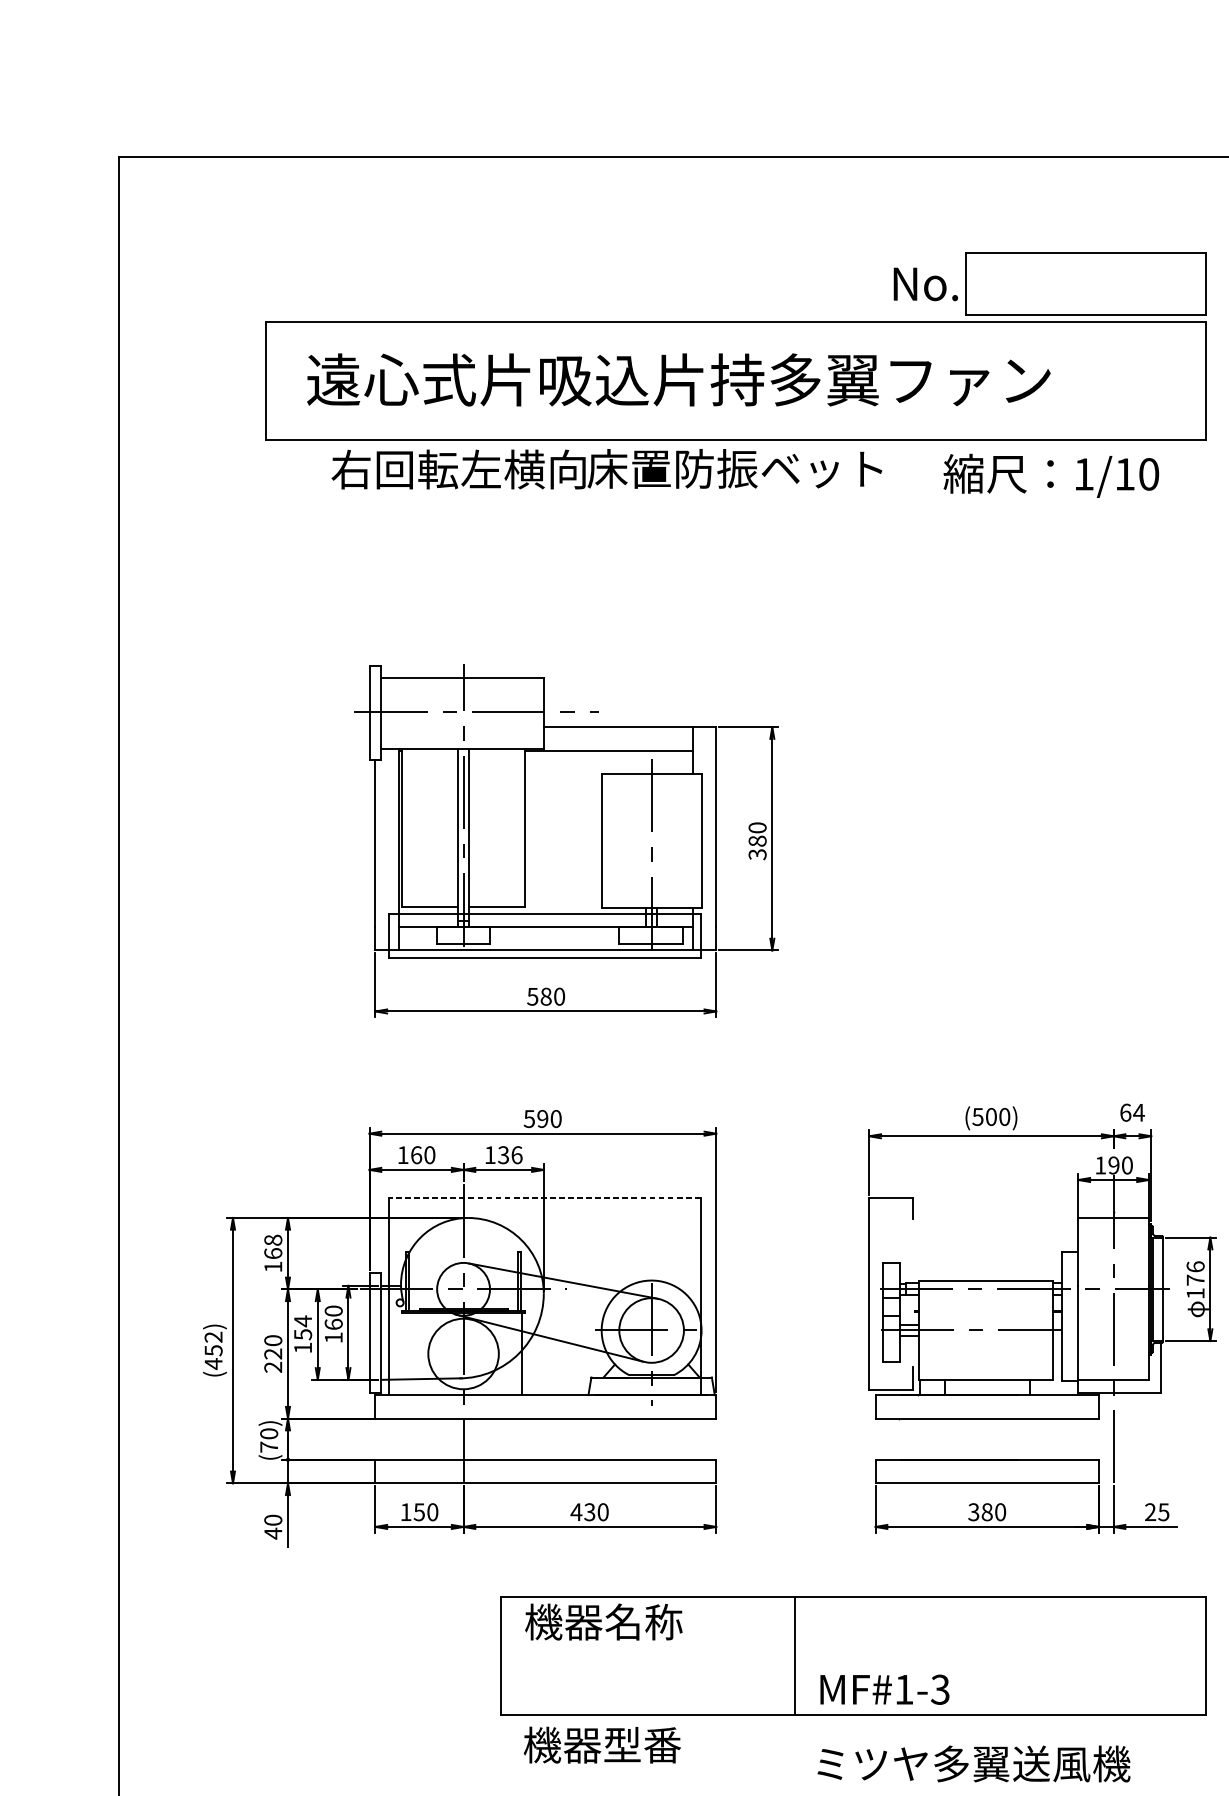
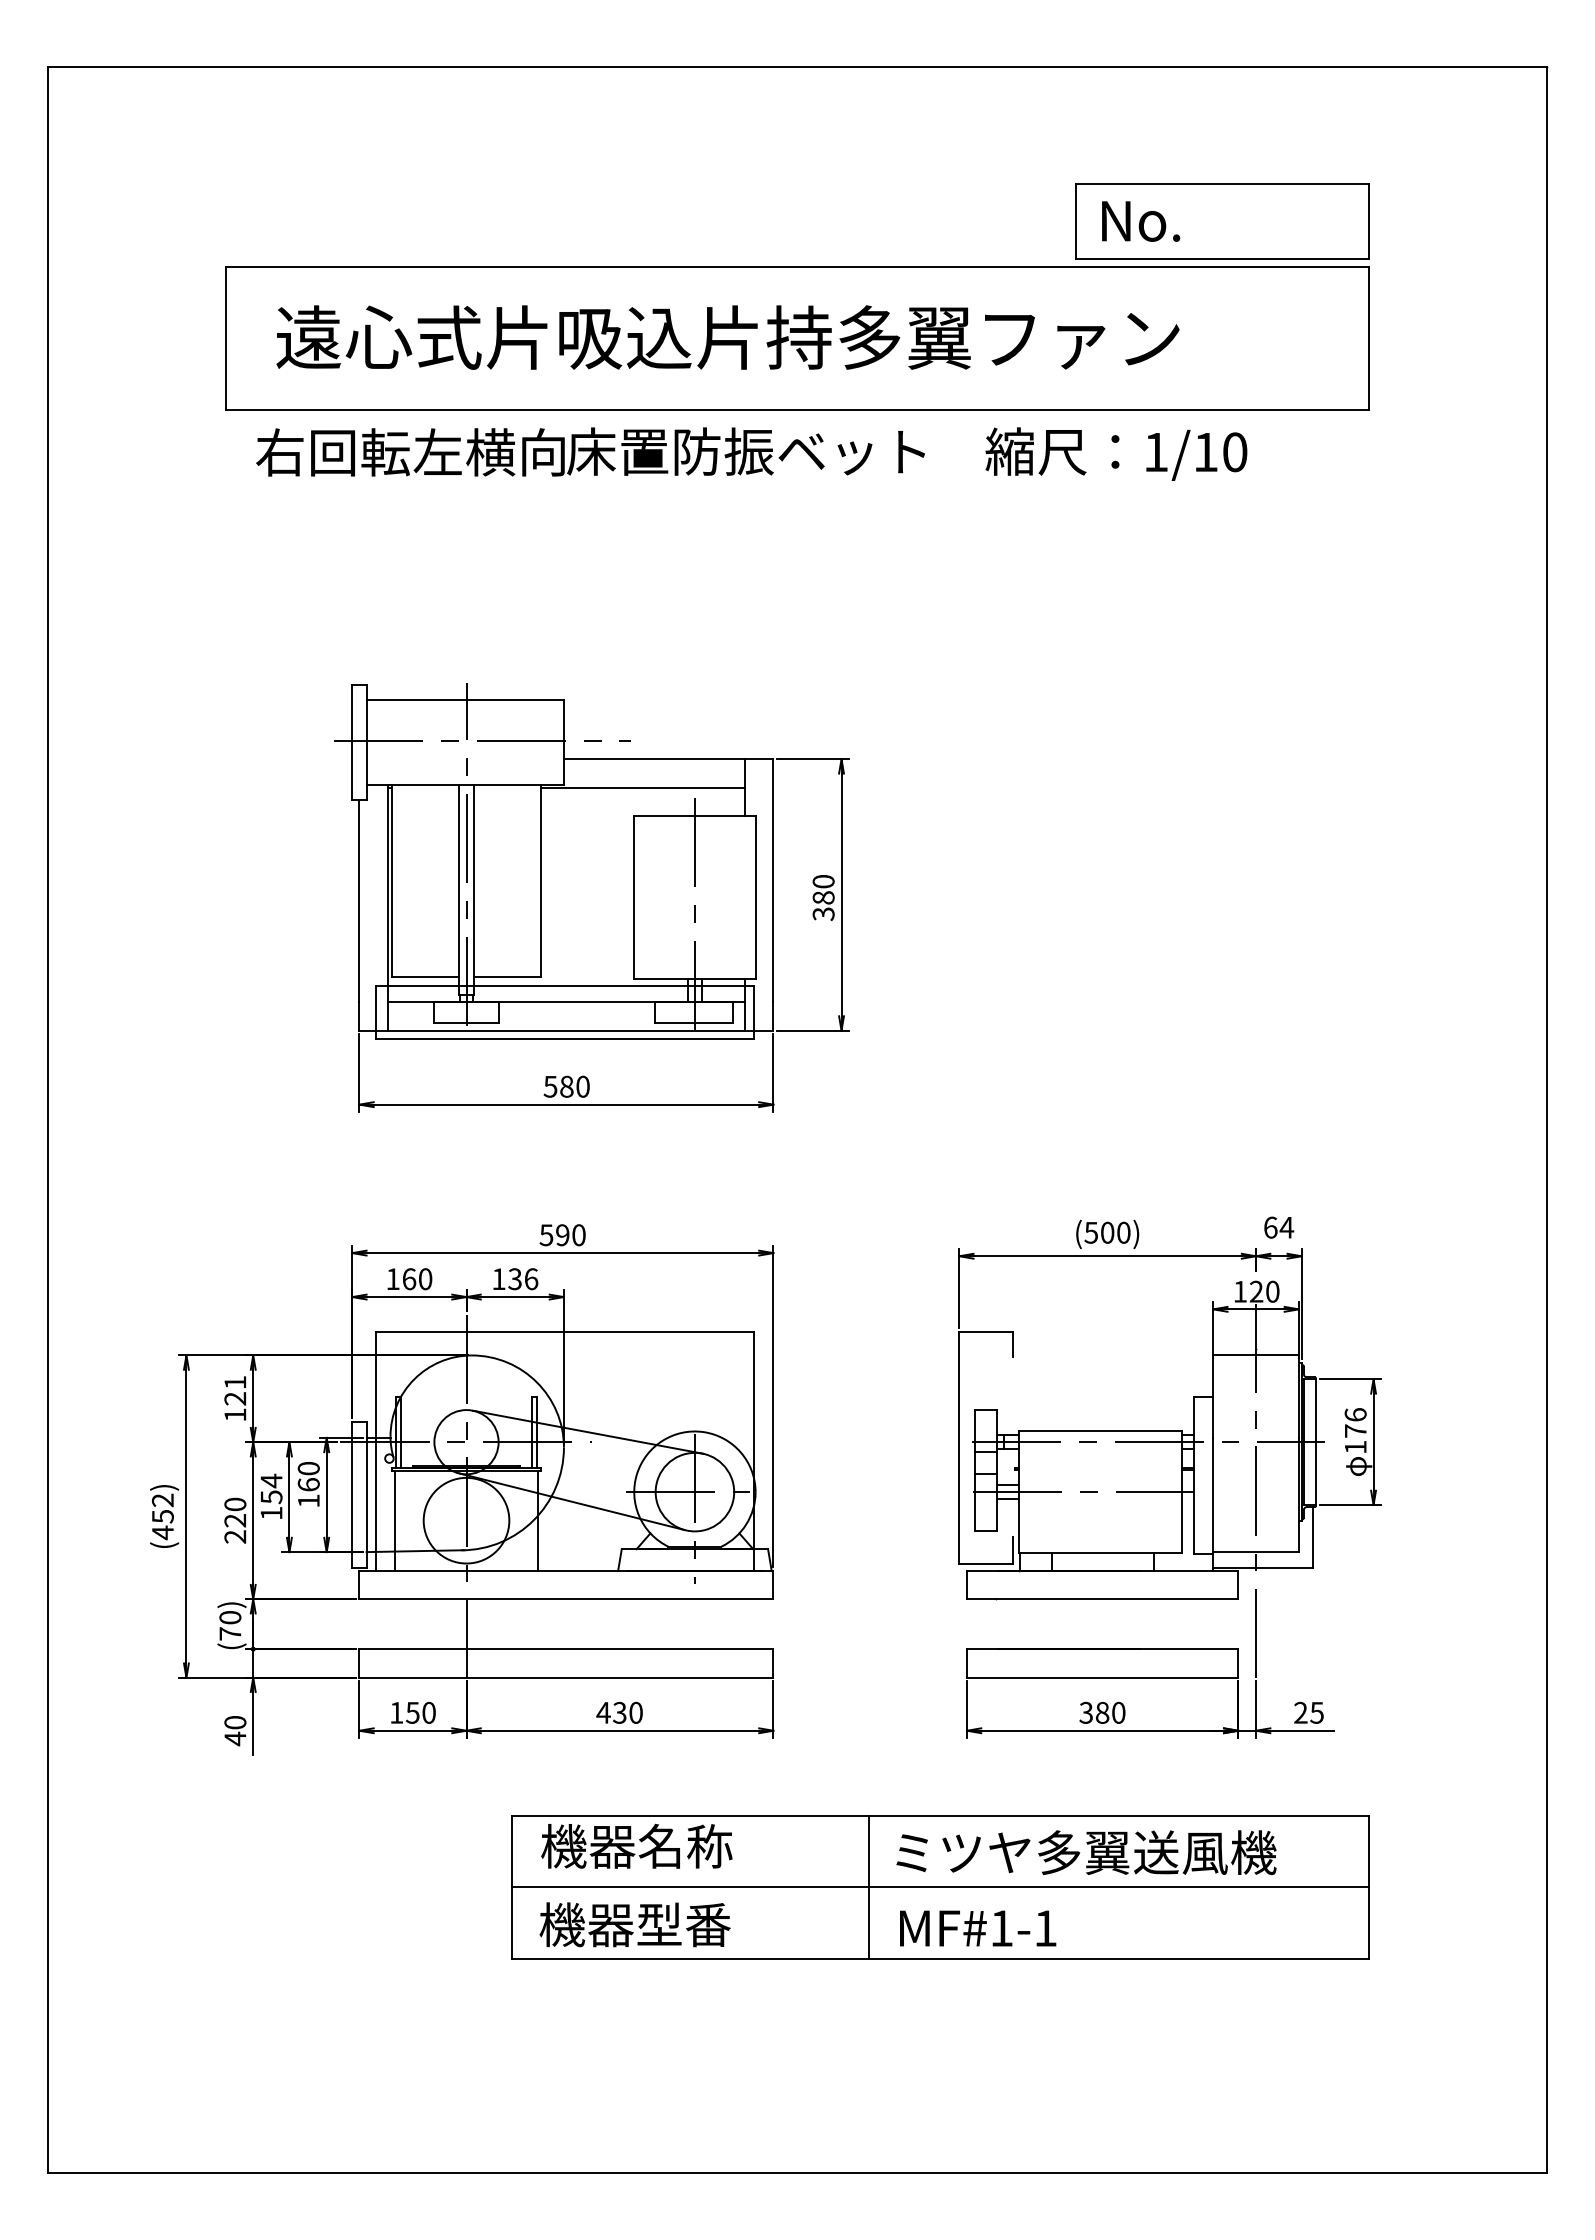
text: (926, 284) -> (1141, 221), moved
text: (606, 468) -> (590, 451), moved
text: (1051, 475) -> (1116, 453), moved
text: (1113, 1165) -> (1256, 1291), 190 -> 120
line: (544, 1198) -> (564, 1331), dashed -> solid
text: (273, 1246) -> (235, 1390), 168 -> 121
line: (405, 1353) -> (395, 1520), added
line: (852, 1655) -> (939, 1887), added
text: (940, 1689) -> (1045, 1928), MF#1-3 -> MF#1-1
text: (601, 1744) -> (634, 1924), moved
text: (974, 1763) -> (1086, 1852), moved

